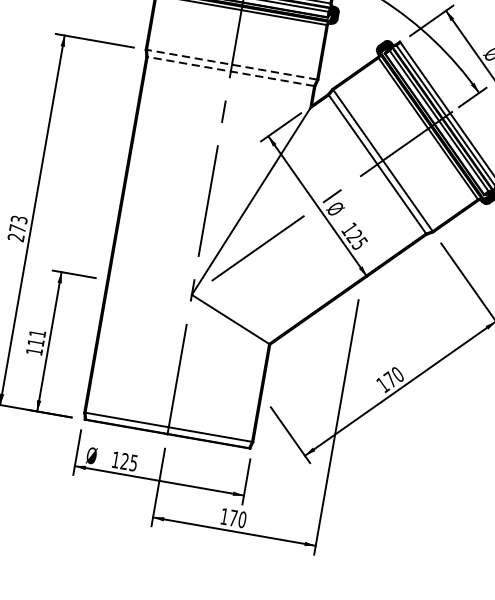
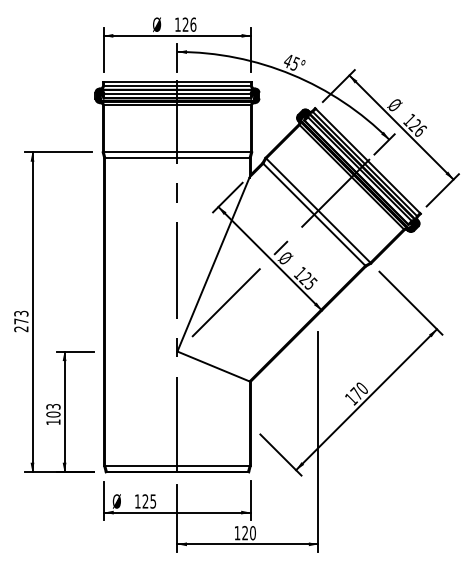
line: (232, 65) -> (177, 152), dashed -> solid
line: (229, 71) -> (176, 158), dashed -> solid
text: (36, 337) -> (53, 410), 111 -> 103
text: (232, 518) -> (244, 533), 170 -> 120

